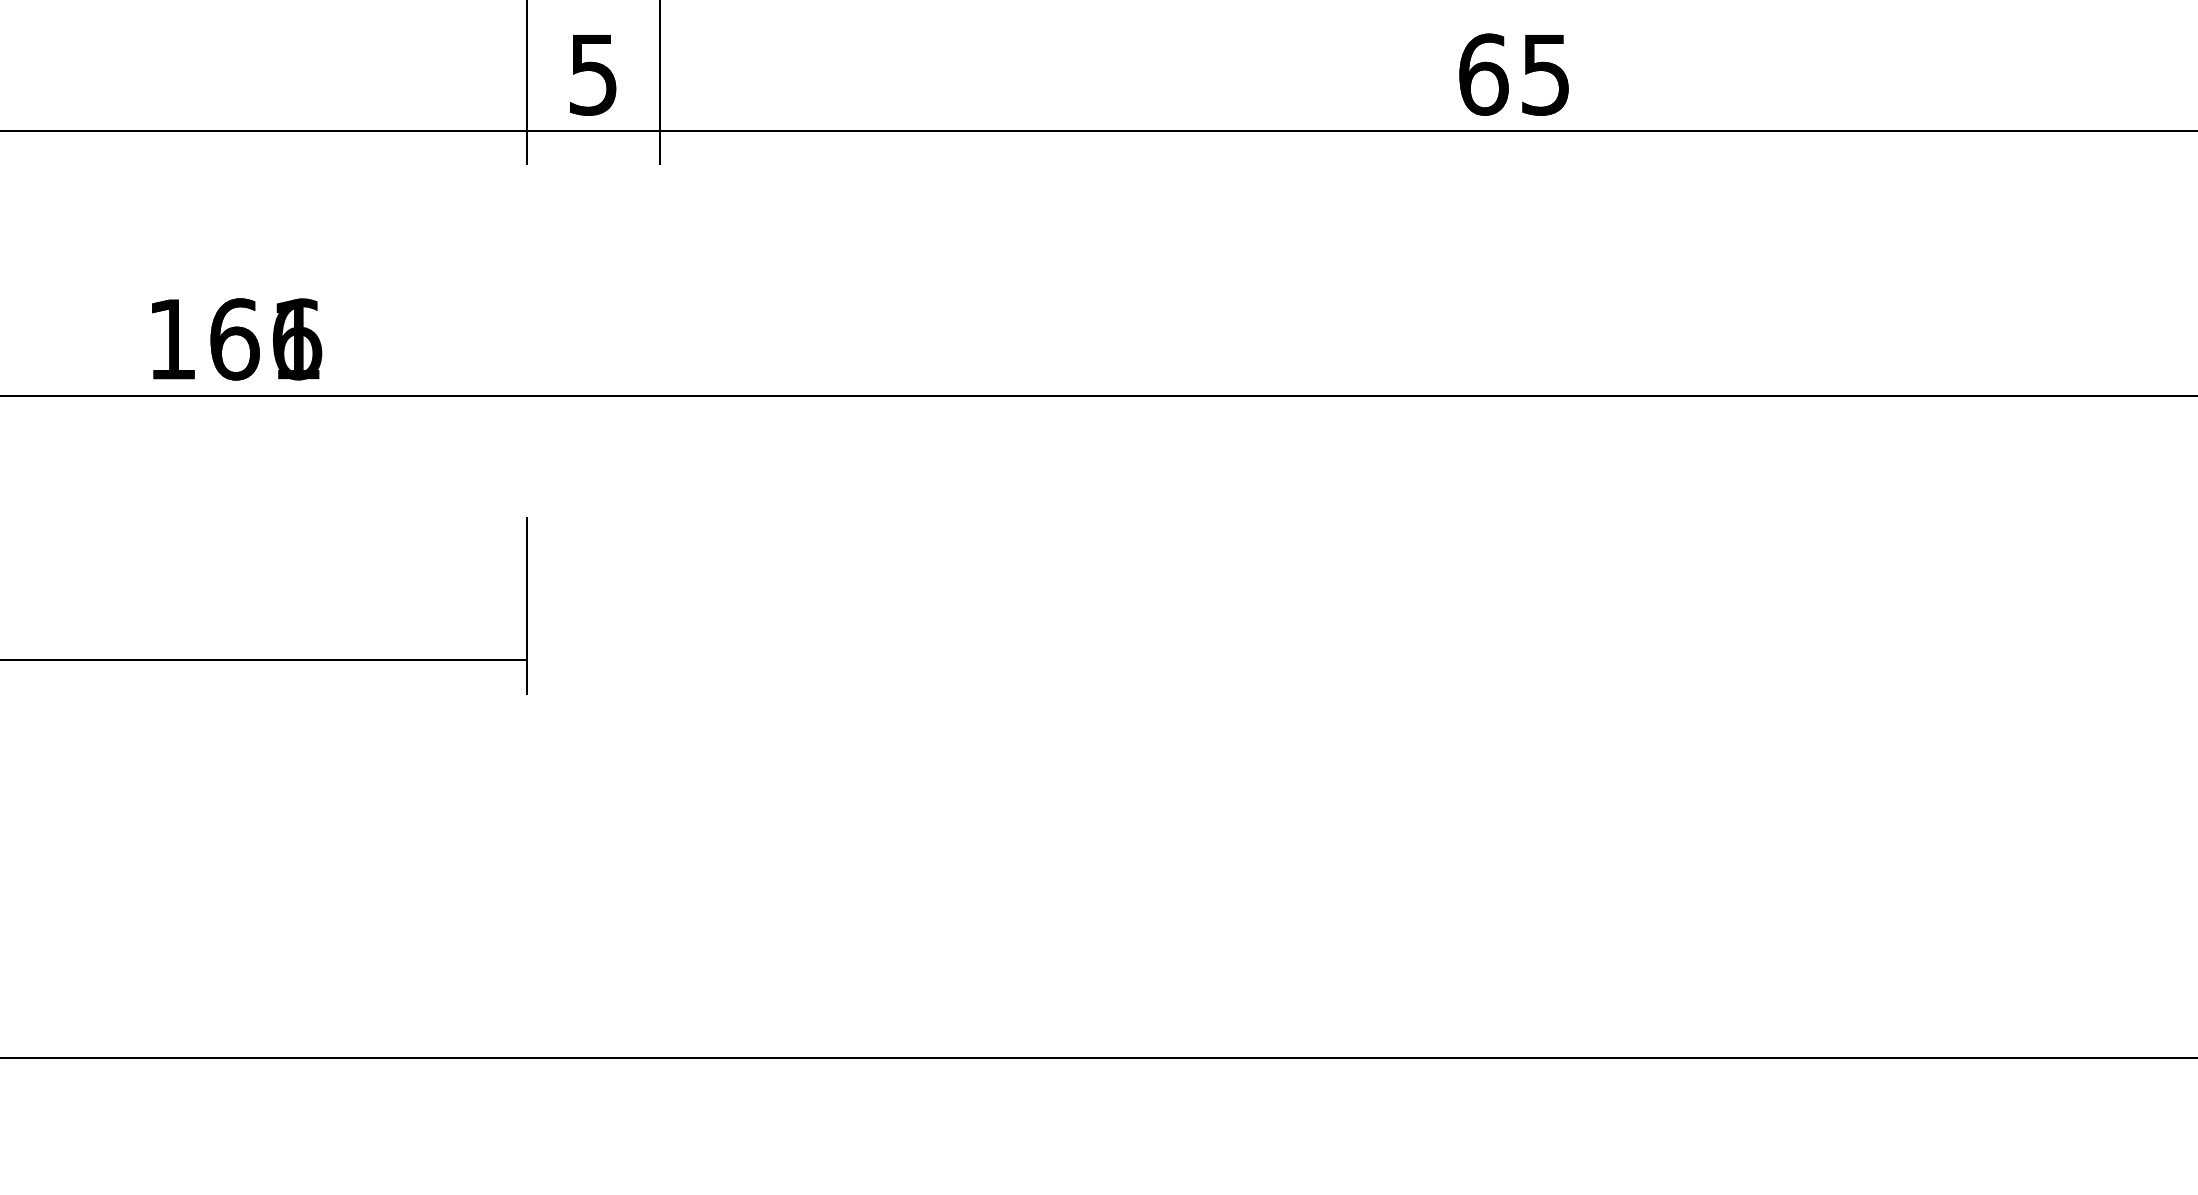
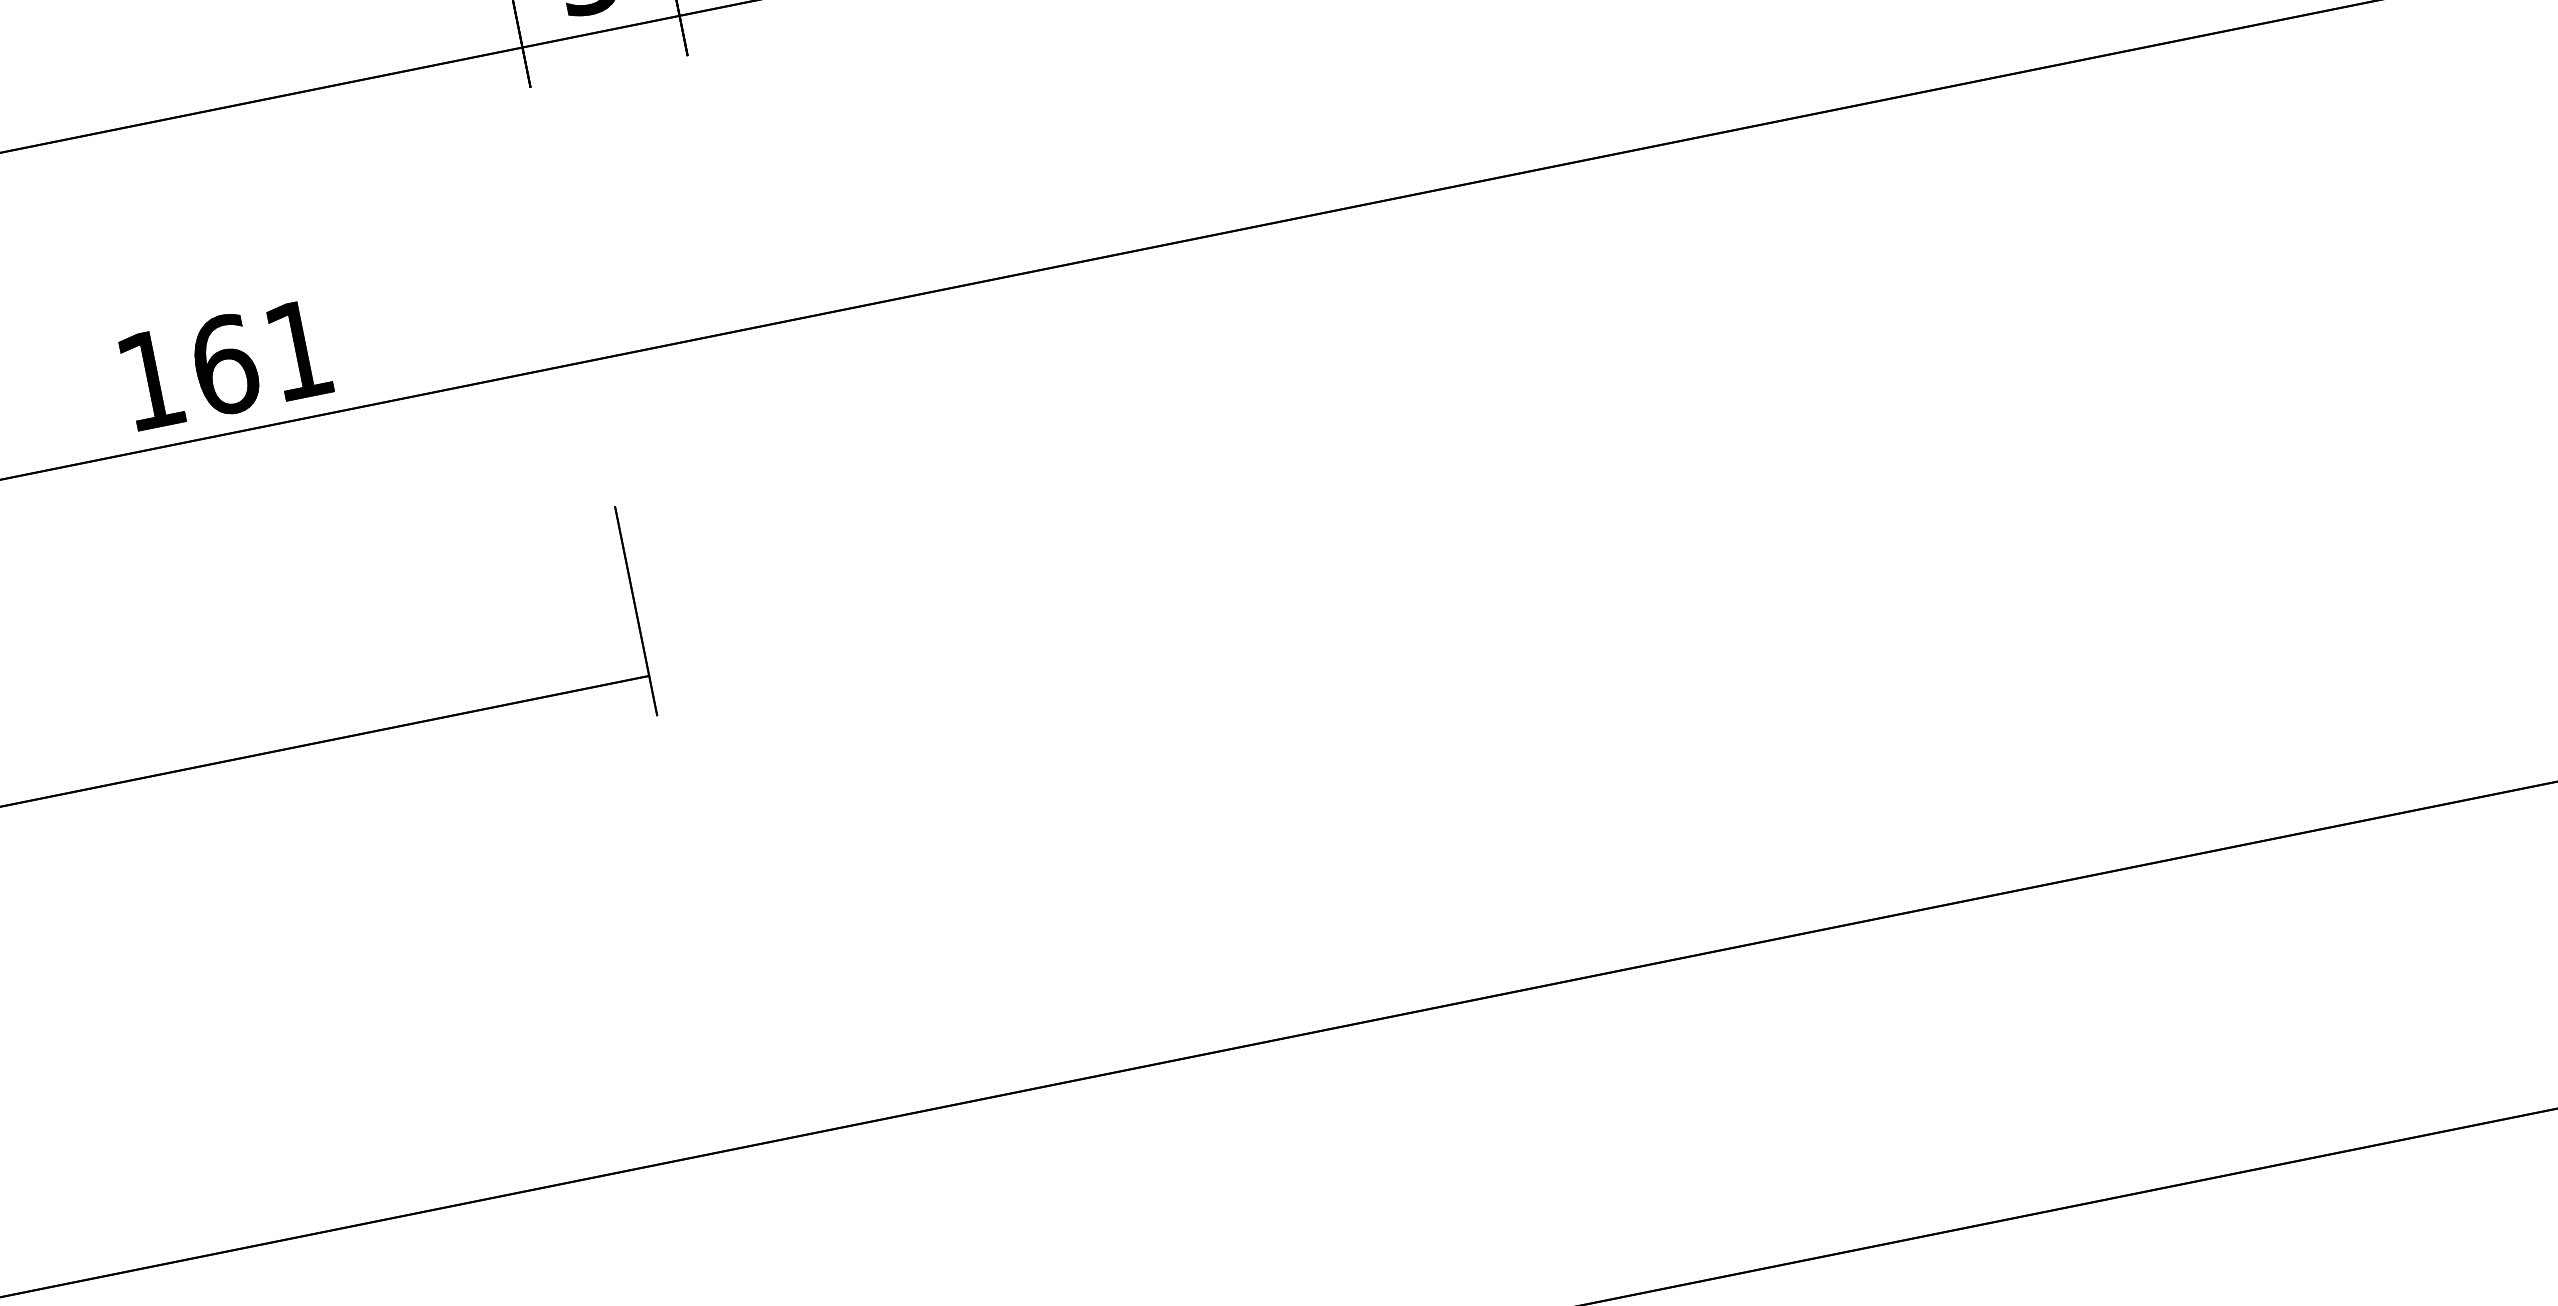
text: (297, 339) -> (299, 350), 166 -> 161

